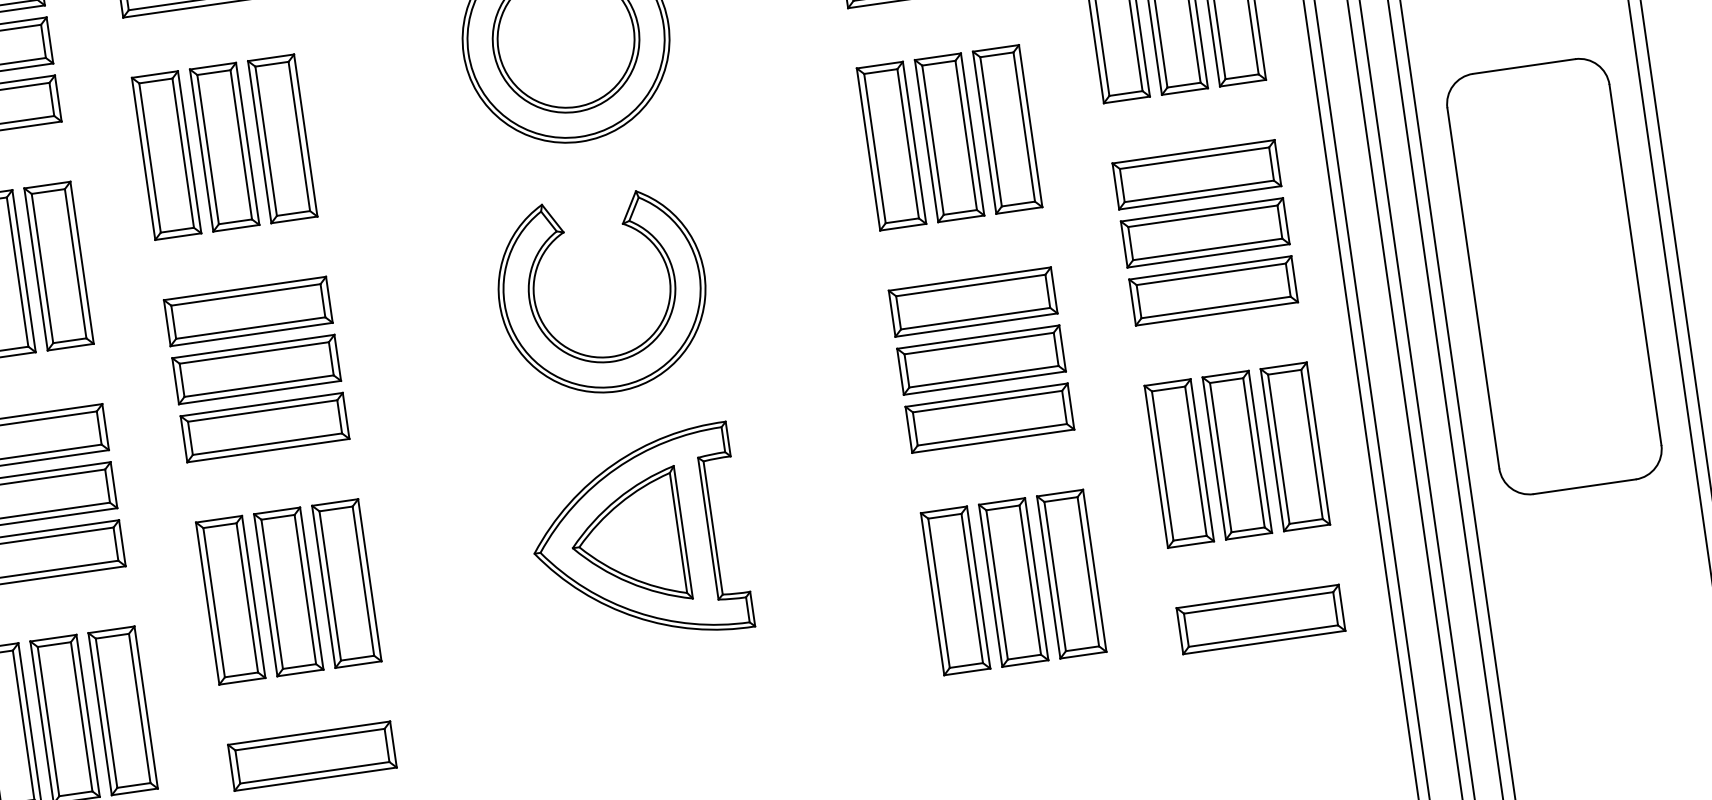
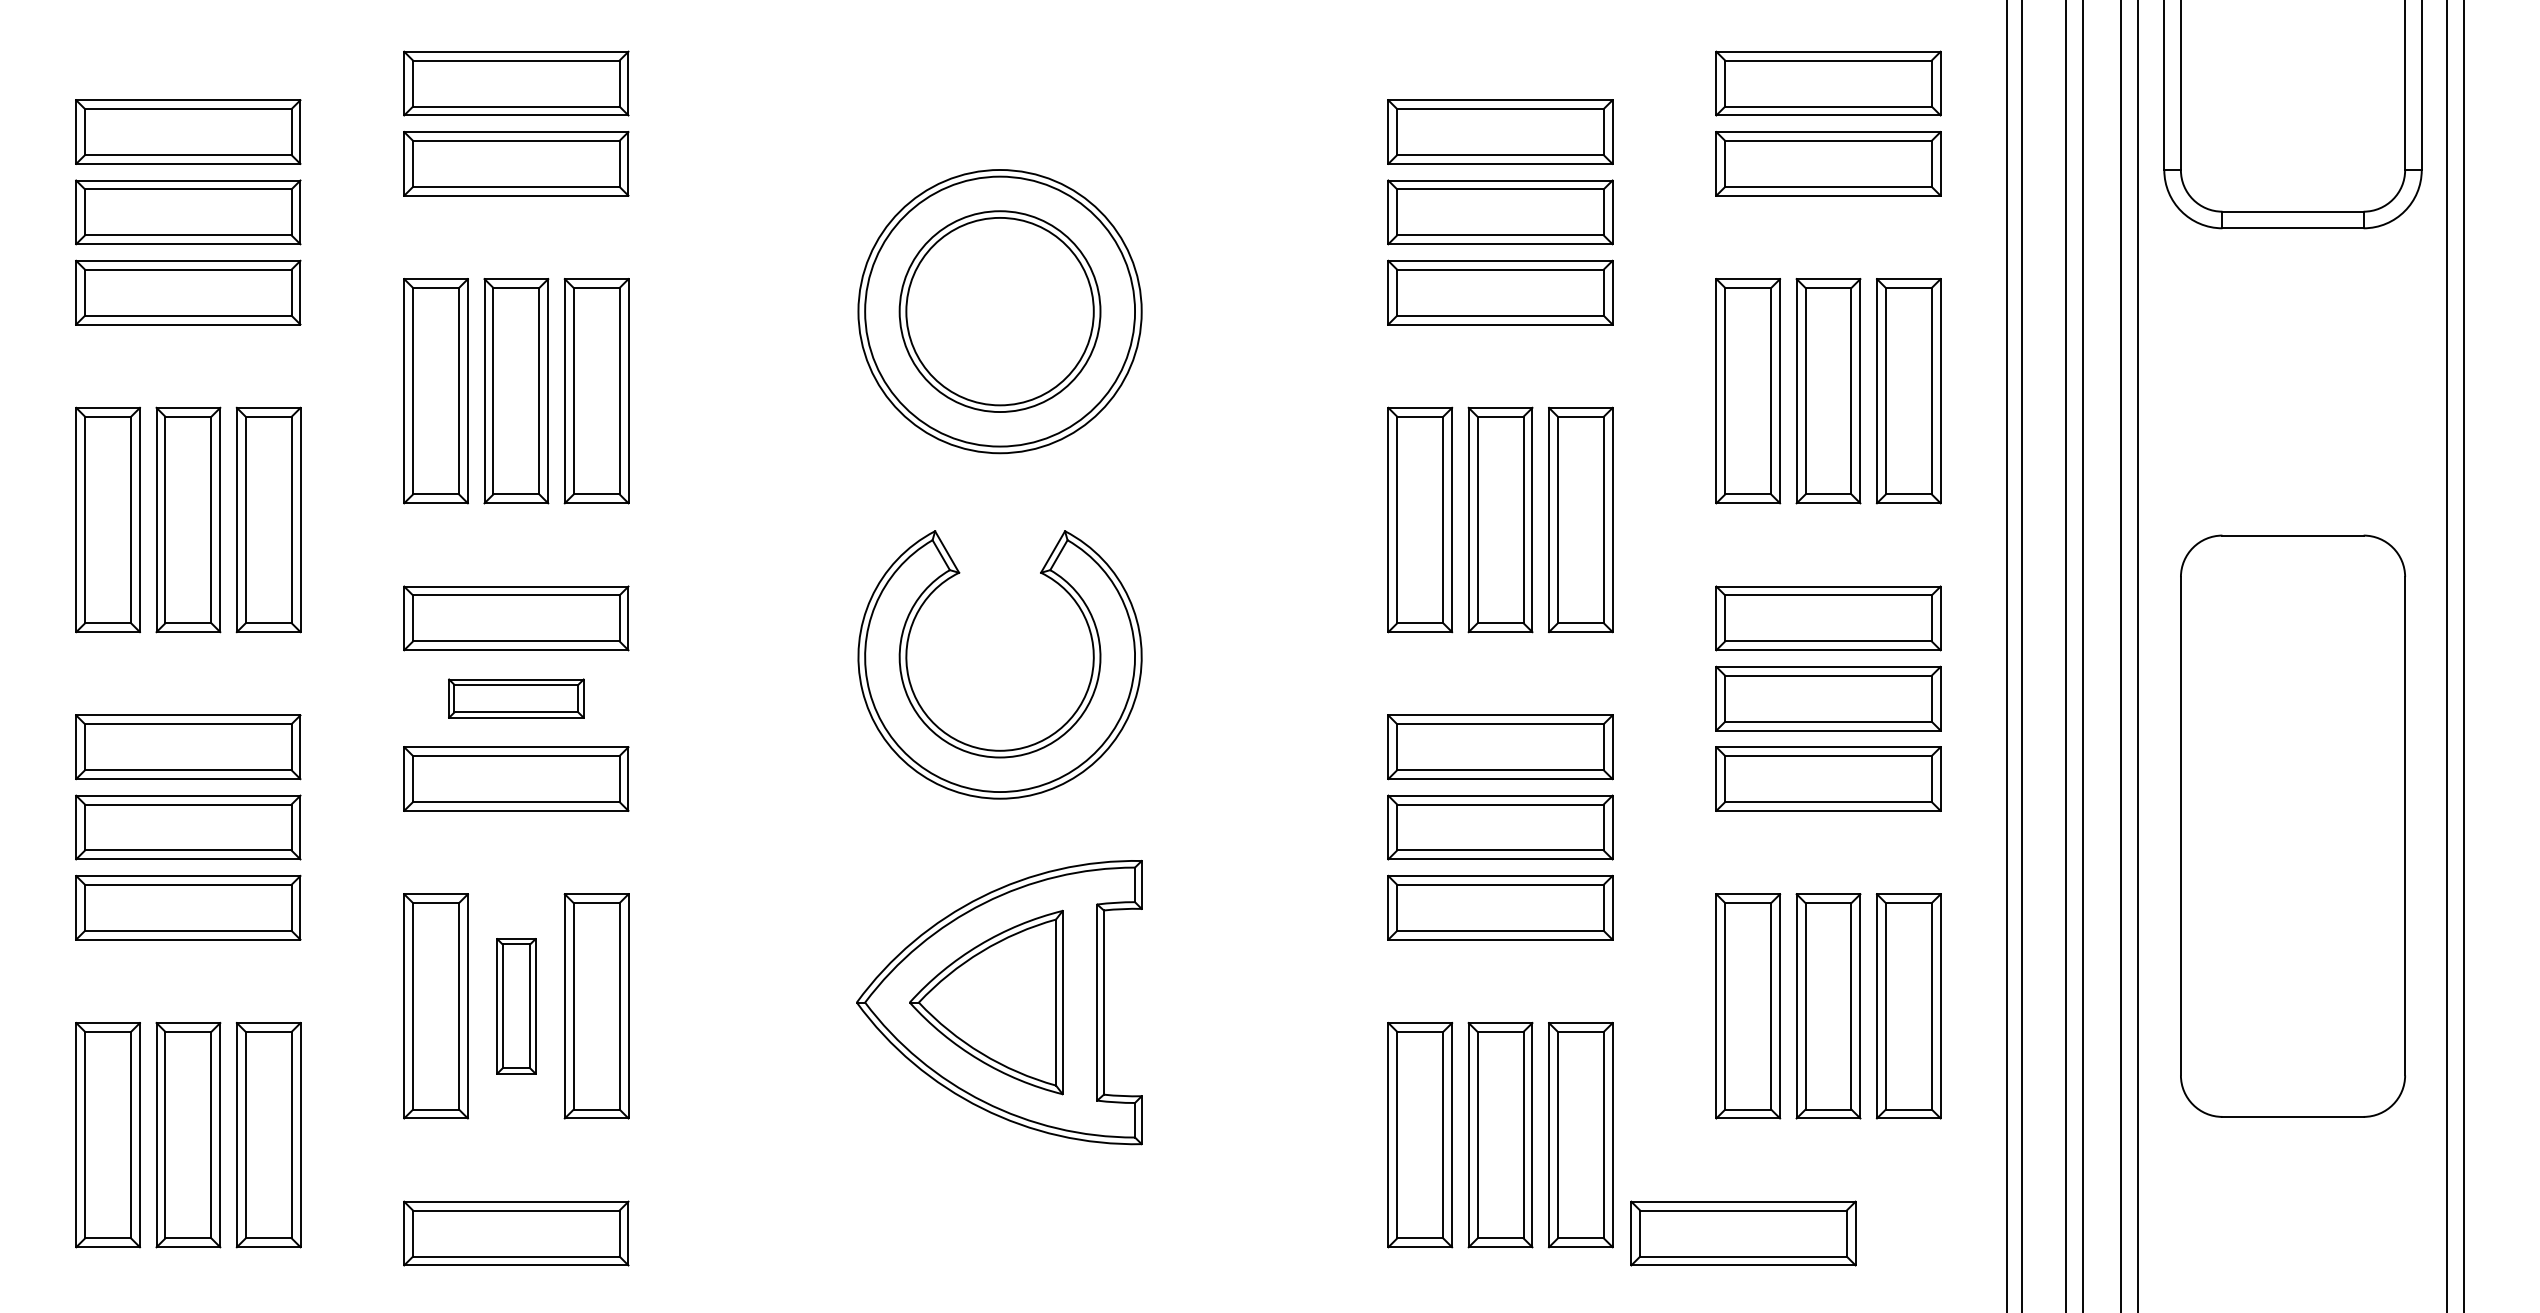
part: (256, 369) -> (516, 698), size x0.6
part: (288, 592) -> (516, 1006), size x0.6
part: (1261, 619) -> (1743, 1233), moved

